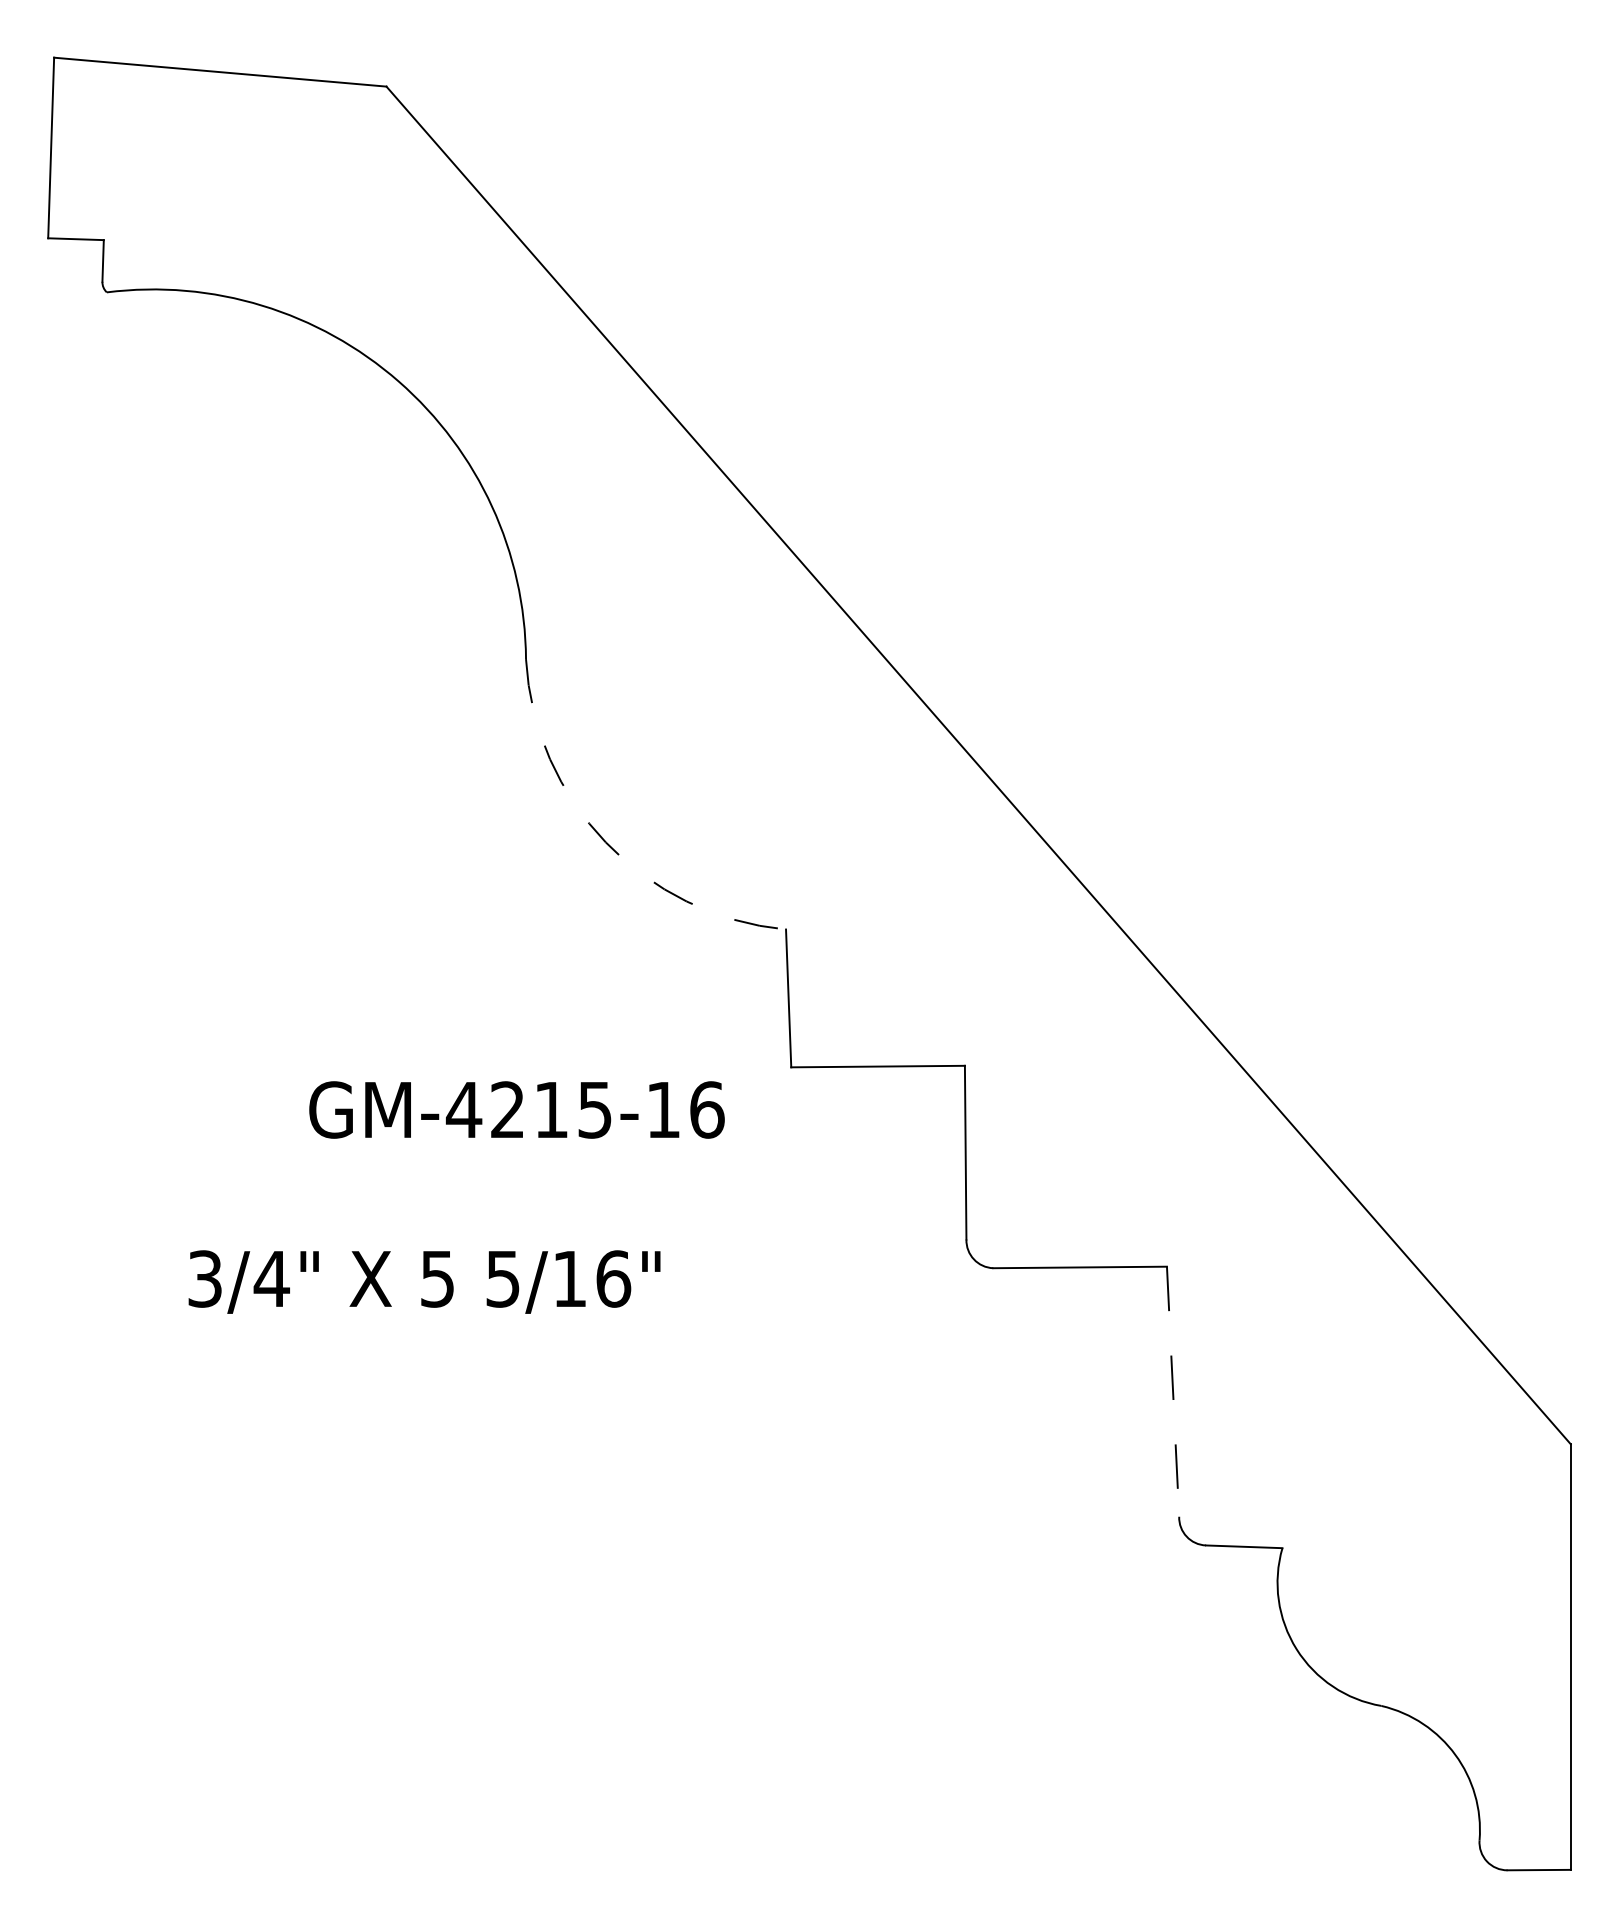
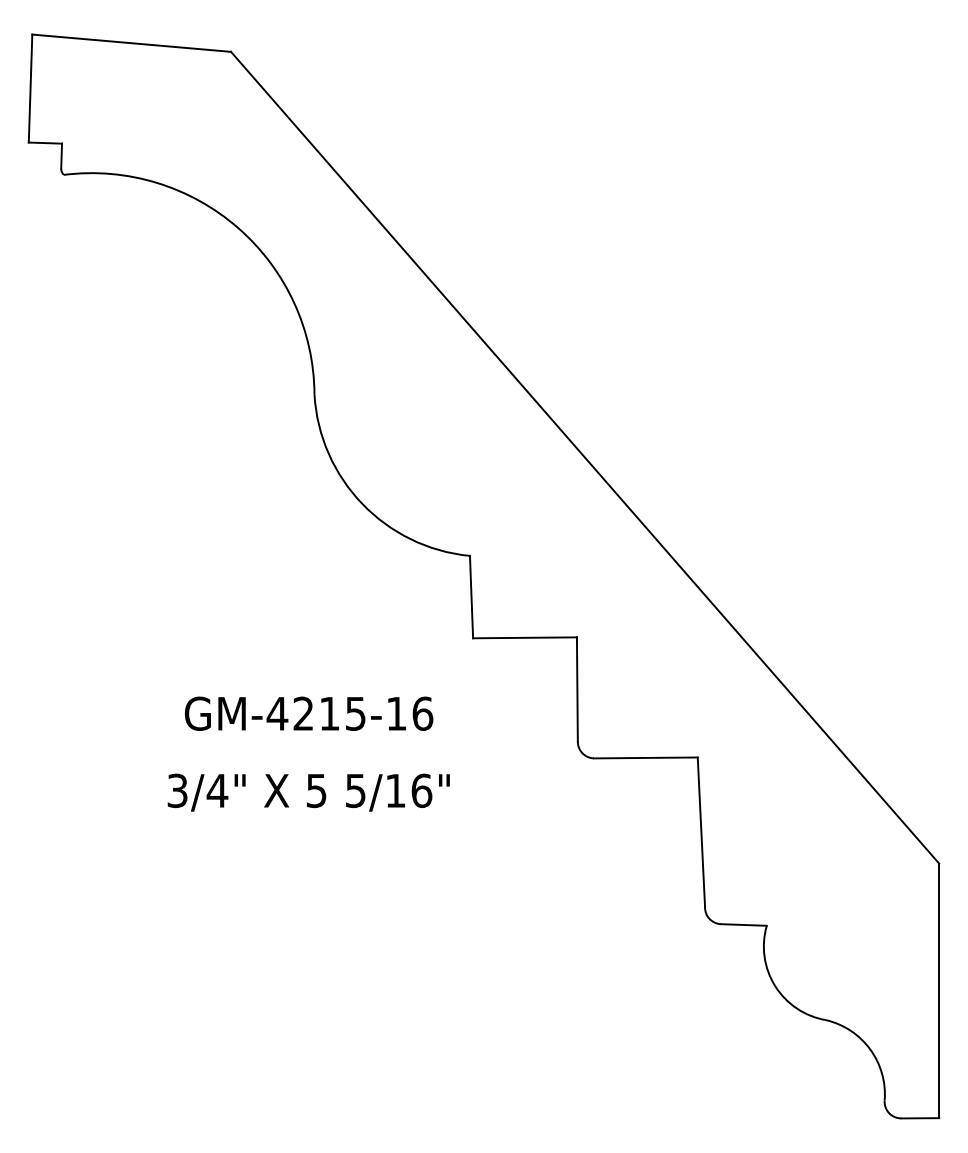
arc: (606, 841) -> (362, 503), dashed -> solid
text: (517, 1109) -> (309, 713), moved
text: (424, 1281) -> (308, 792), moved
line: (1173, 1392) -> (701, 832), dashed -> solid

